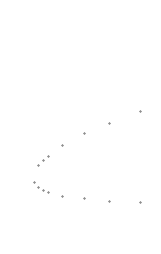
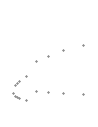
part: (48, 171) -> (19, 88), moved

